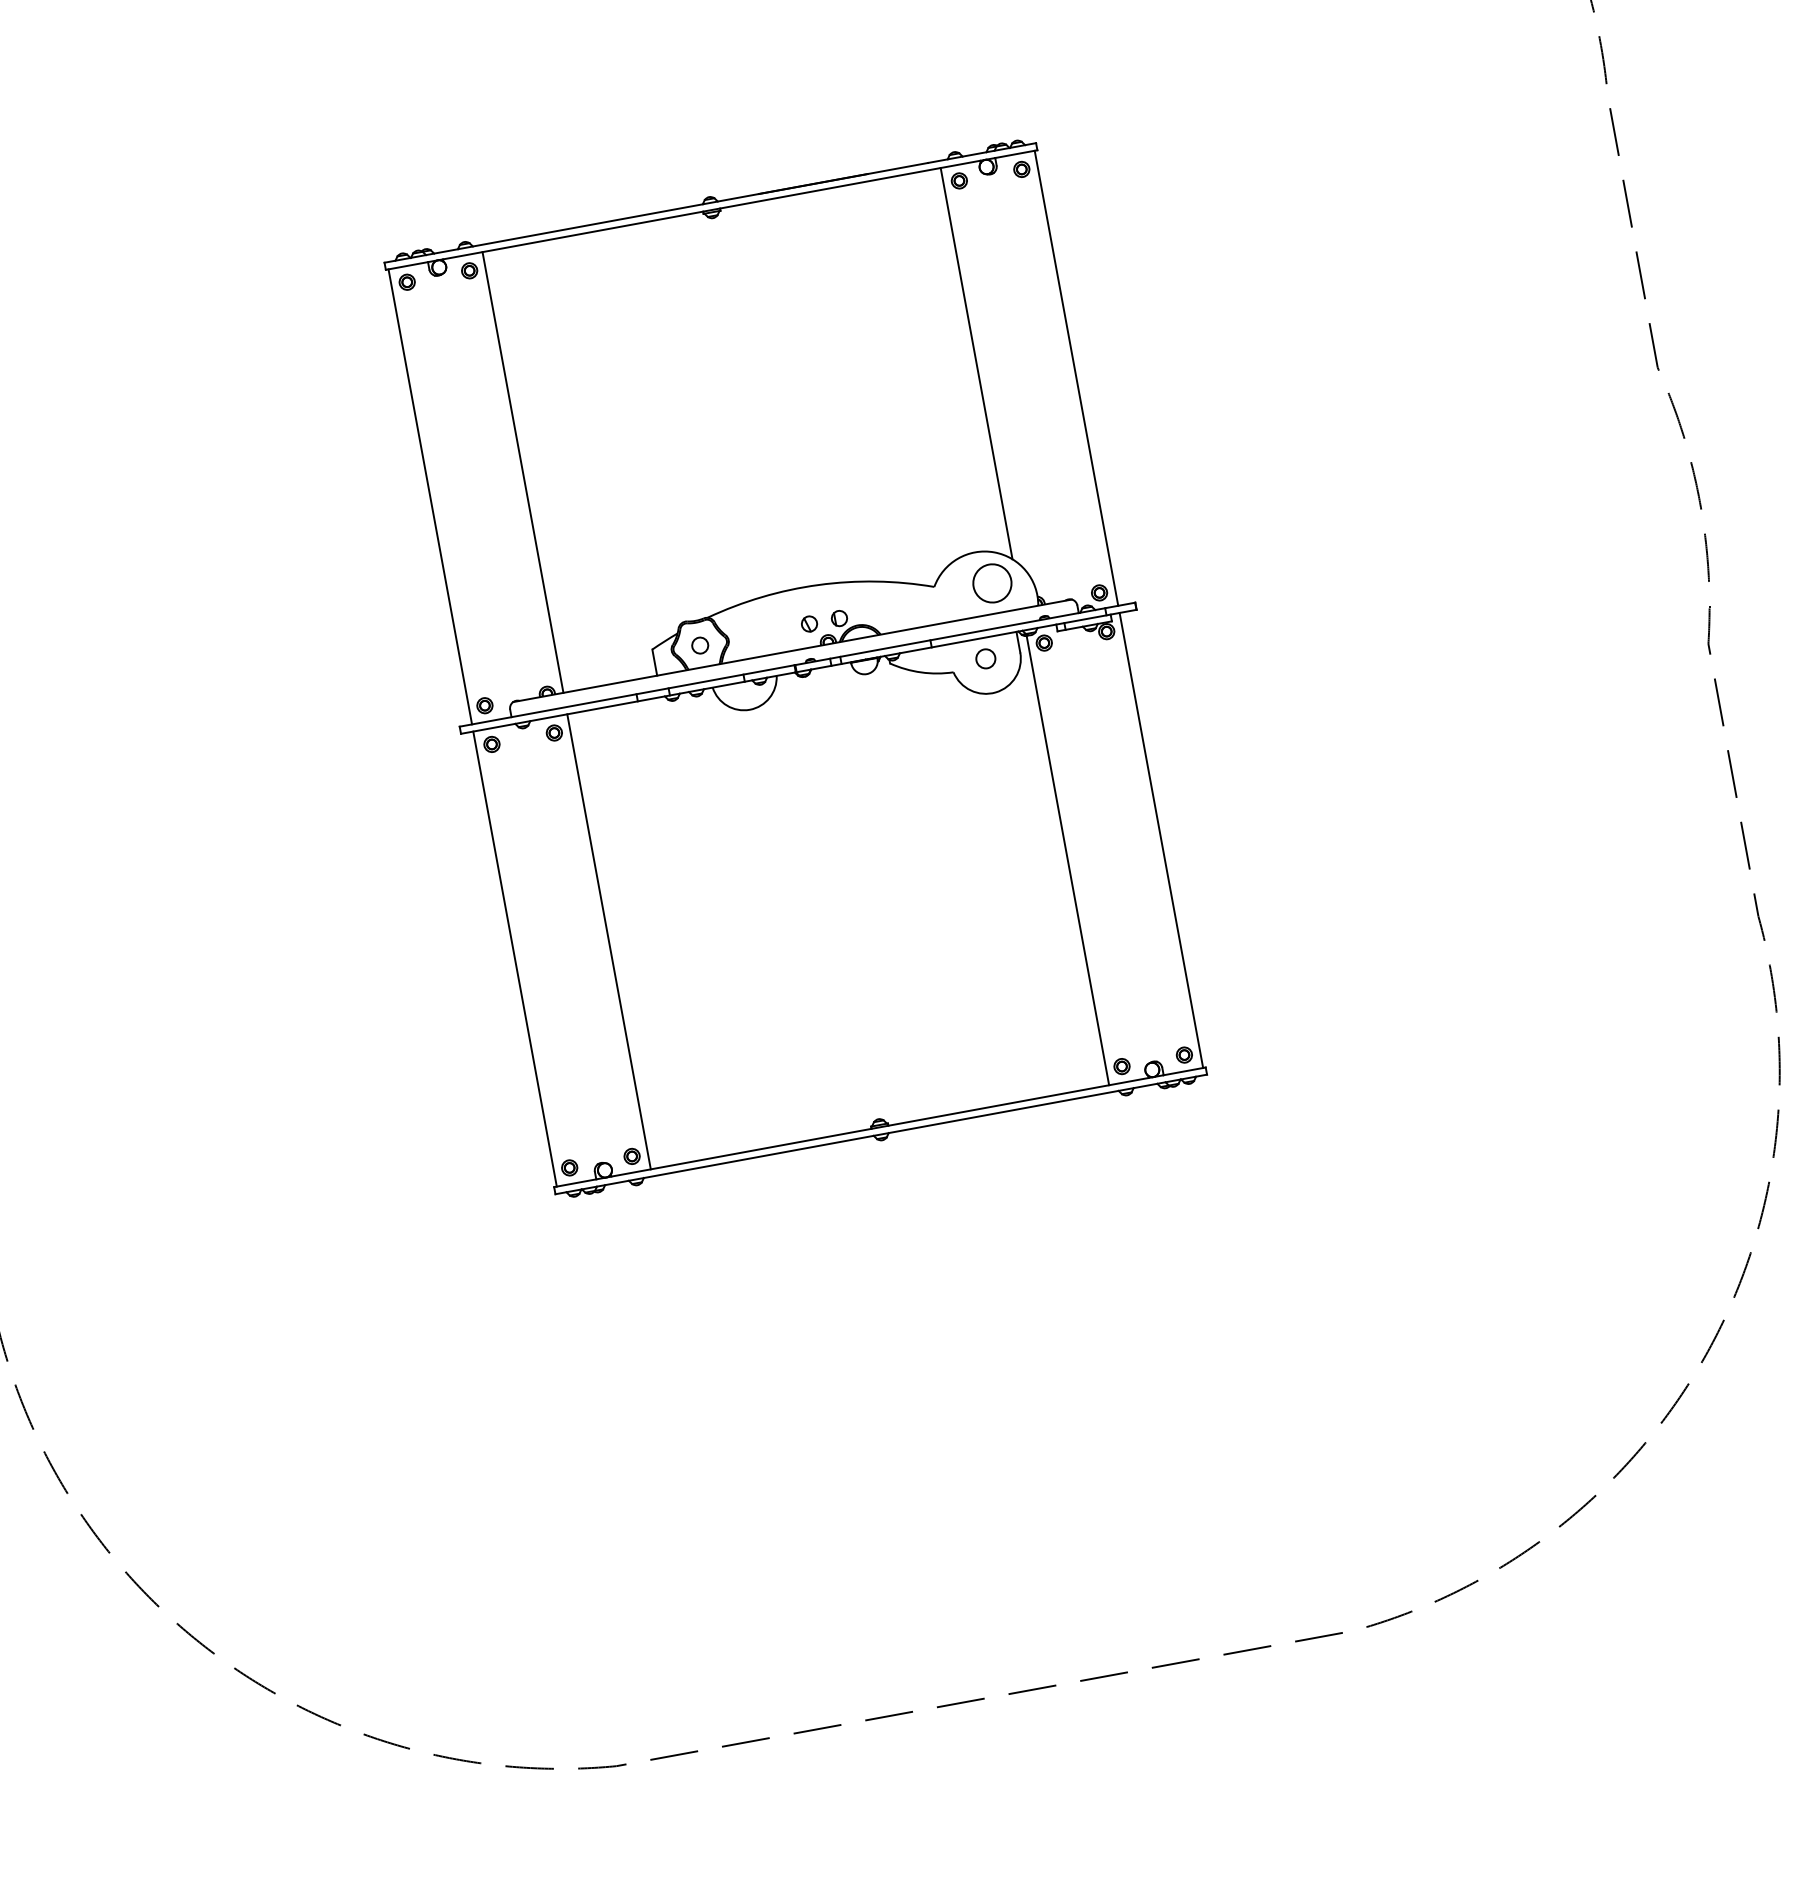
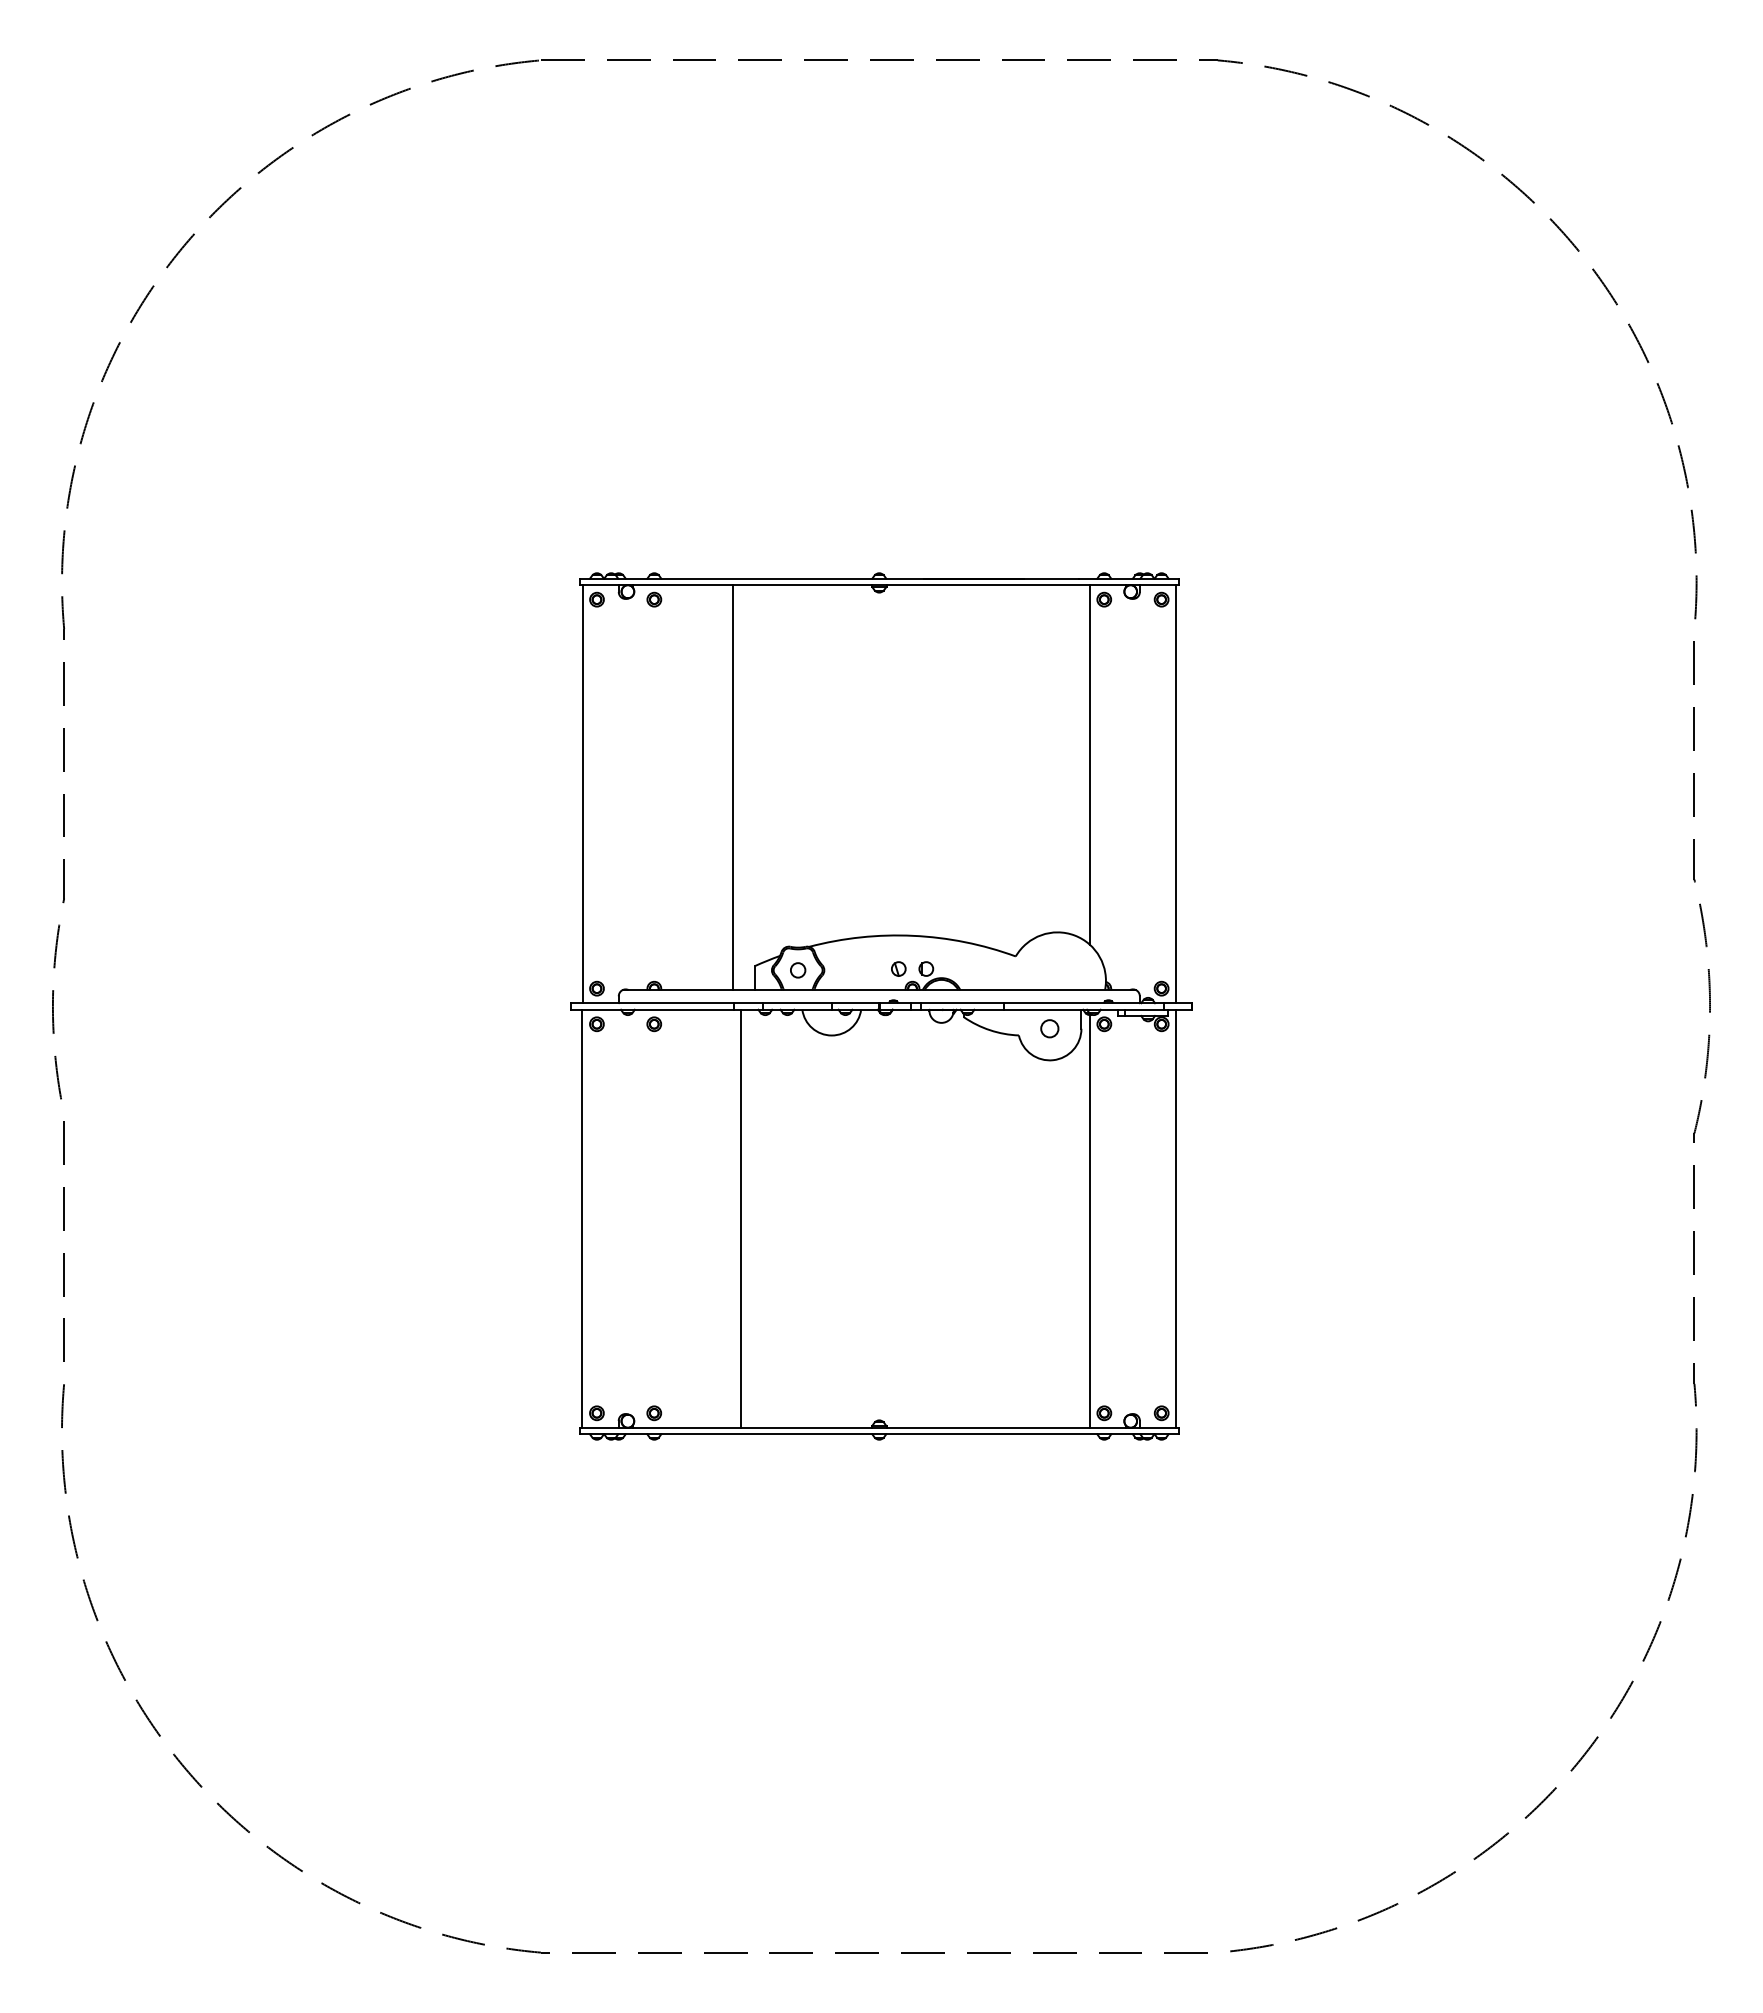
line: (522, 472) -> (732, 787), moved
circle: (991, 583) -> (1067, 962), removed
line: (608, 941) -> (740, 1218), moved

